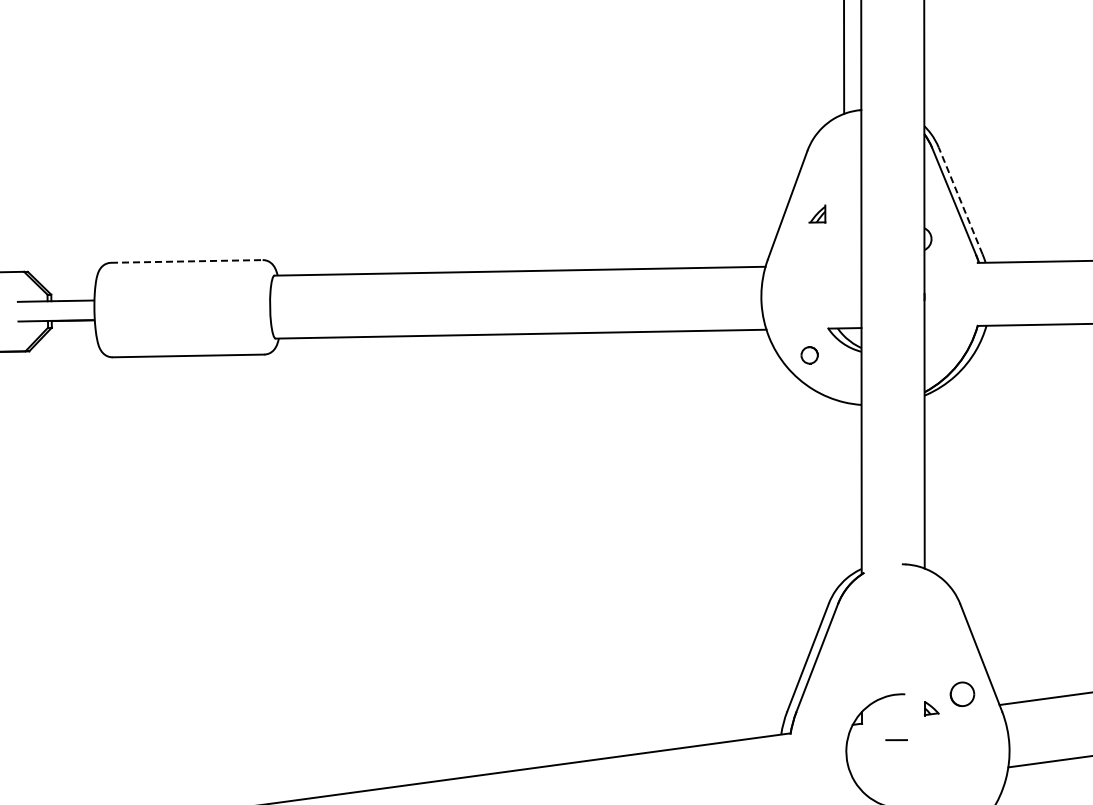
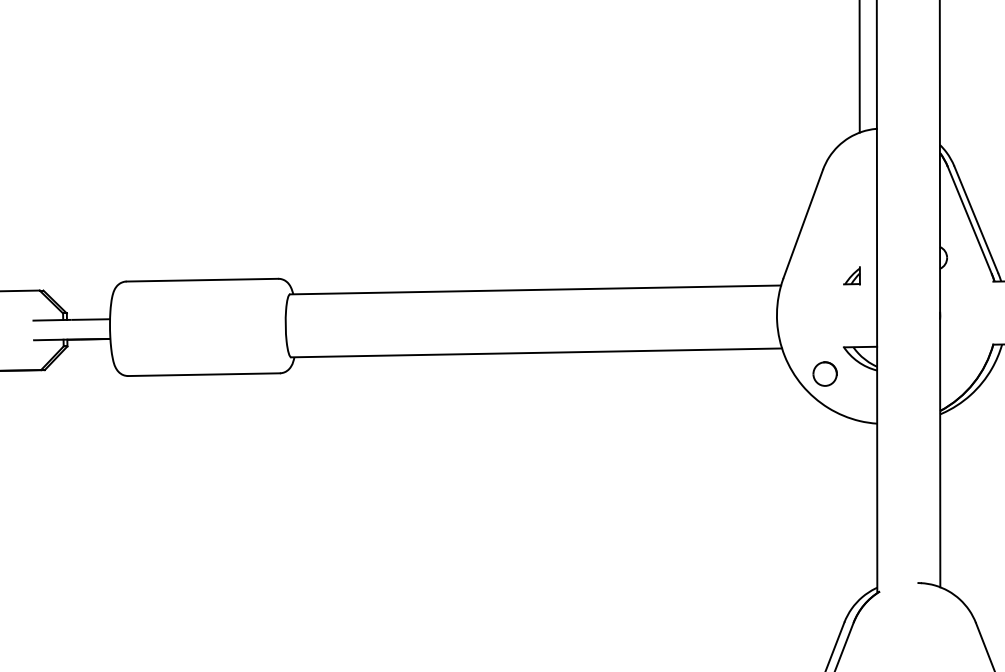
line: (960, 200) -> (976, 219), dashed -> solid
part: (817, 213) -> (852, 275), moved
line: (186, 261) -> (202, 280), dashed -> solid
part: (809, 355) -> (825, 374), size x1.43

